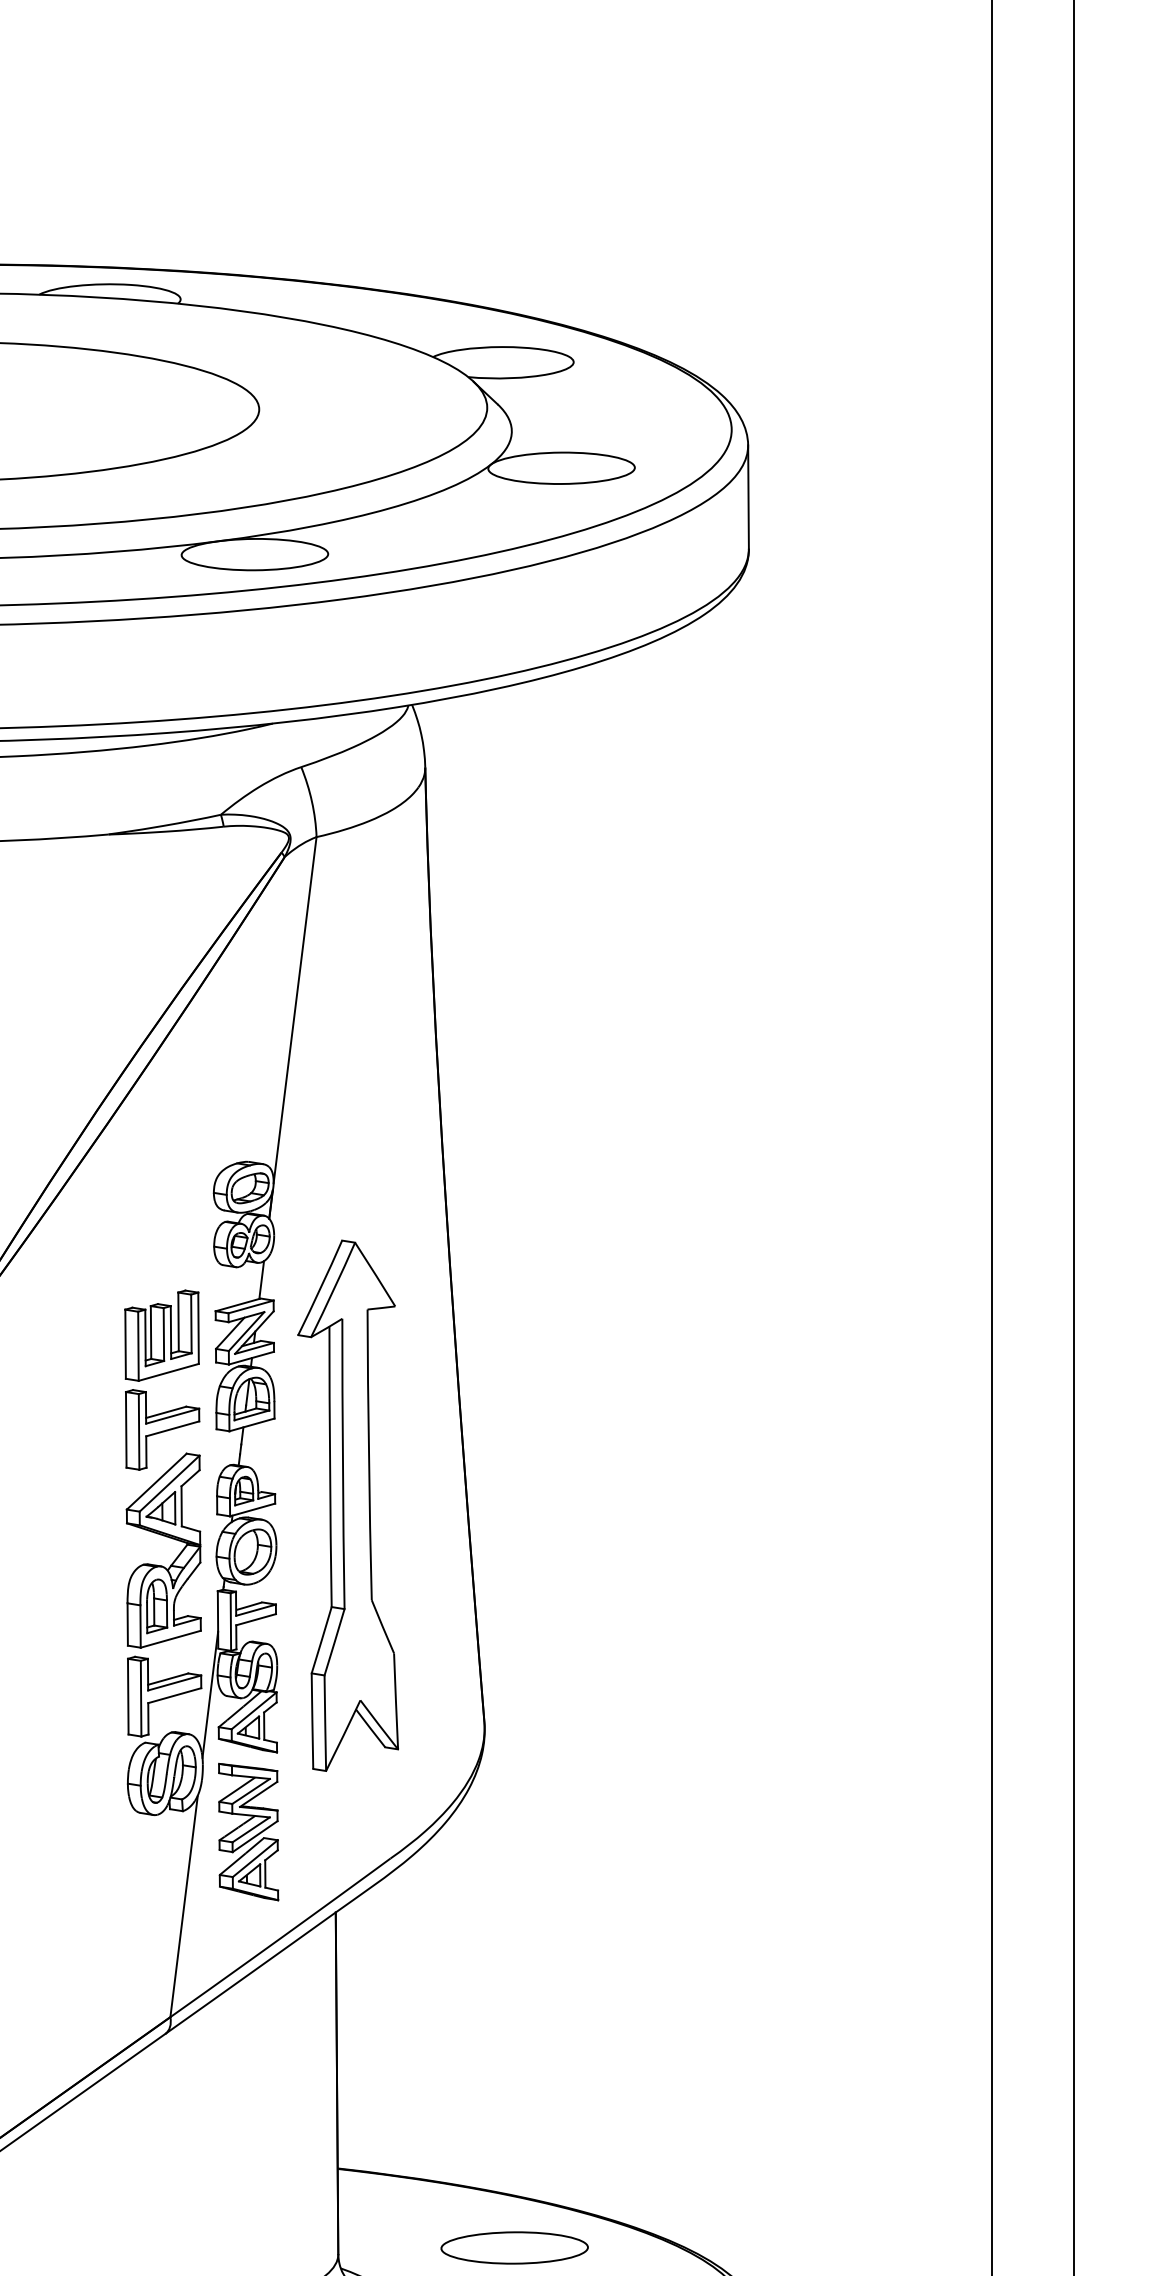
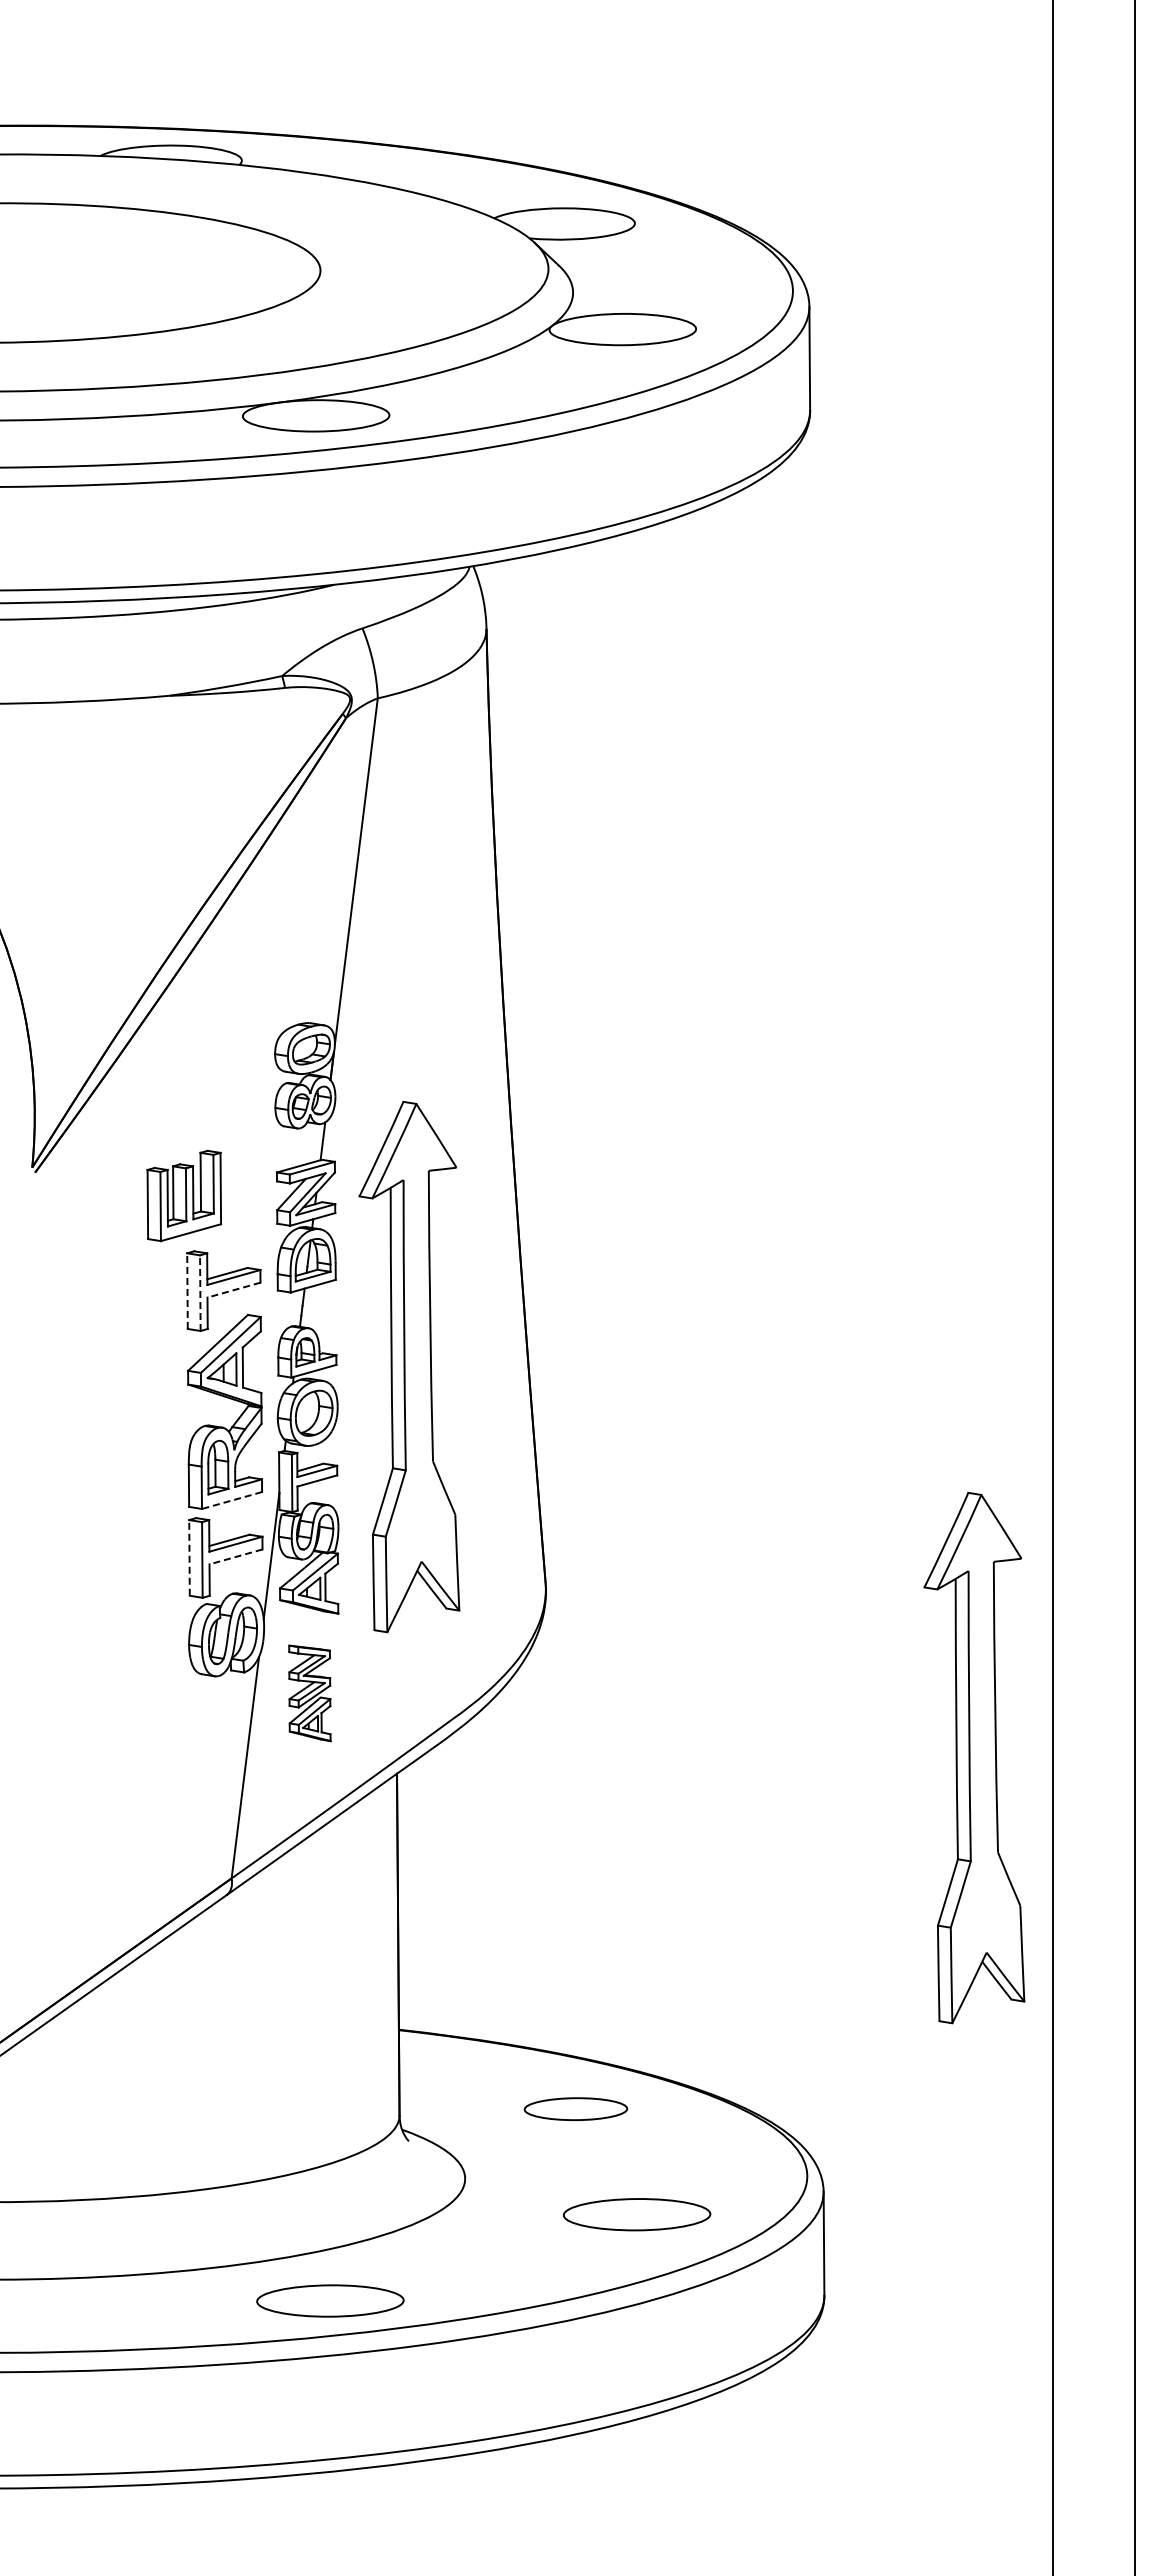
part: (162, 1335) -> (184, 1195), moved
line: (173, 1429) -> (234, 1290), solid -> dashed
line: (126, 1430) -> (187, 1291), solid -> dashed
line: (139, 1432) -> (200, 1293), solid -> dashed
line: (170, 1639) -> (231, 1500), solid -> dashed
line: (175, 1695) -> (236, 1556), solid -> dashed
line: (128, 1696) -> (189, 1557), solid -> dashed
part: (248, 1832) -> (309, 1693), size x0.7
part: (913, 1897) -> (974, 1758), added
part: (514, 2247) -> (575, 2108), size x0.7

